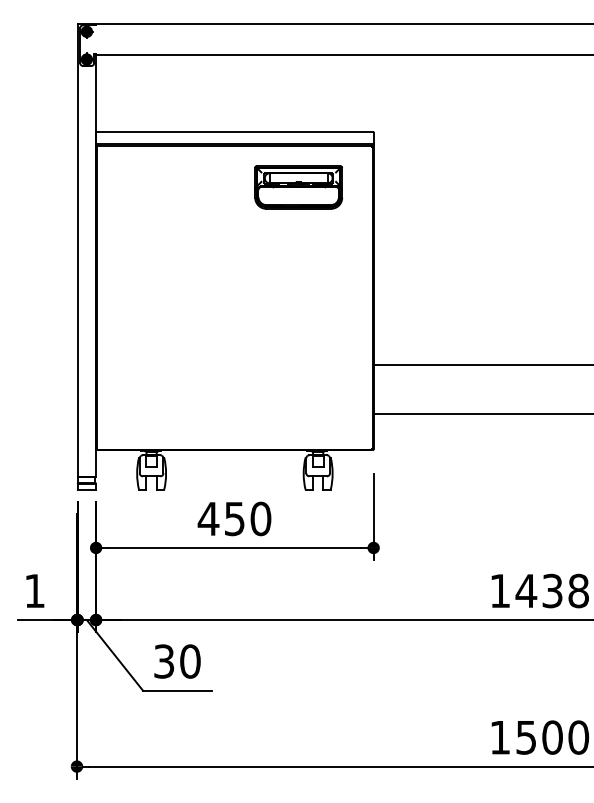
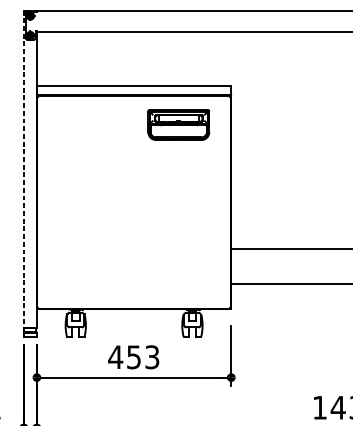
line: (77, 250) -> (23, 169), solid -> dashed
text: (260, 518) -> (152, 356), 450 -> 453

